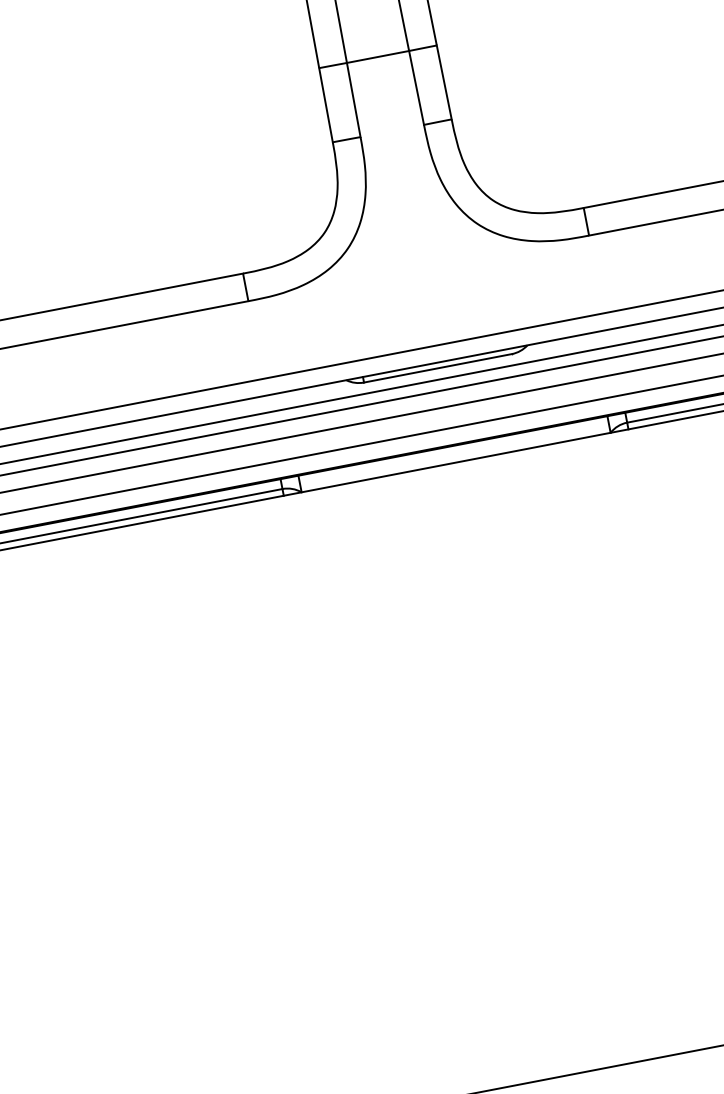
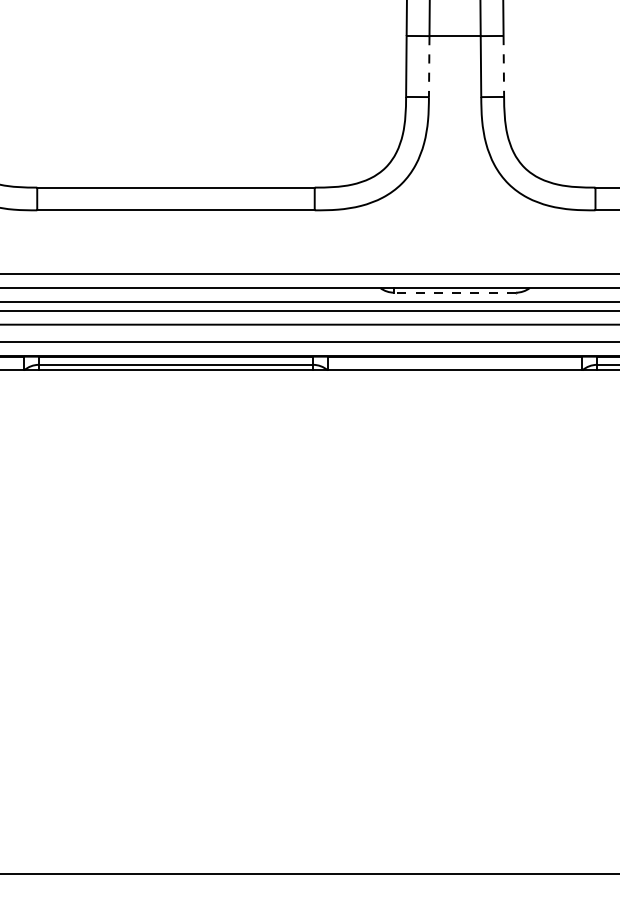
line: (443, 82) -> (503, 66), solid -> dashed
line: (354, 99) -> (429, 66), solid -> dashed
line: (438, 367) -> (455, 292), solid -> dashed

